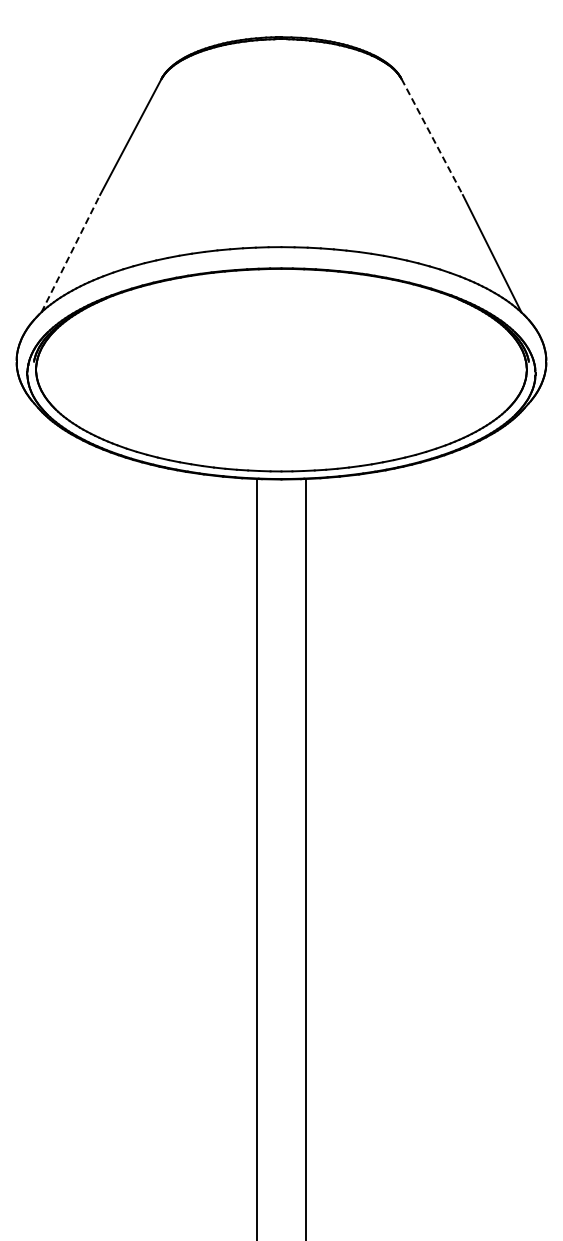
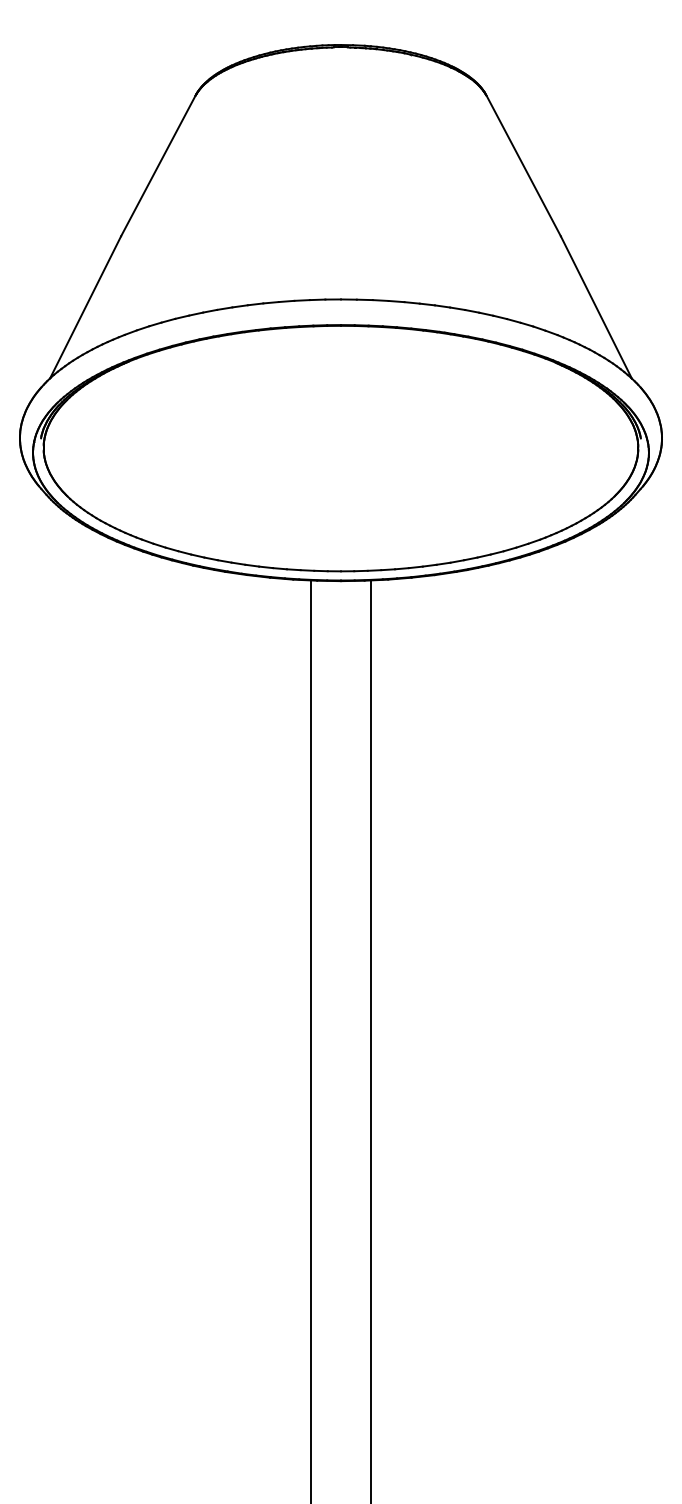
line: (432, 137) -> (524, 166), dashed -> solid
line: (70, 253) -> (85, 307), dashed -> solid

